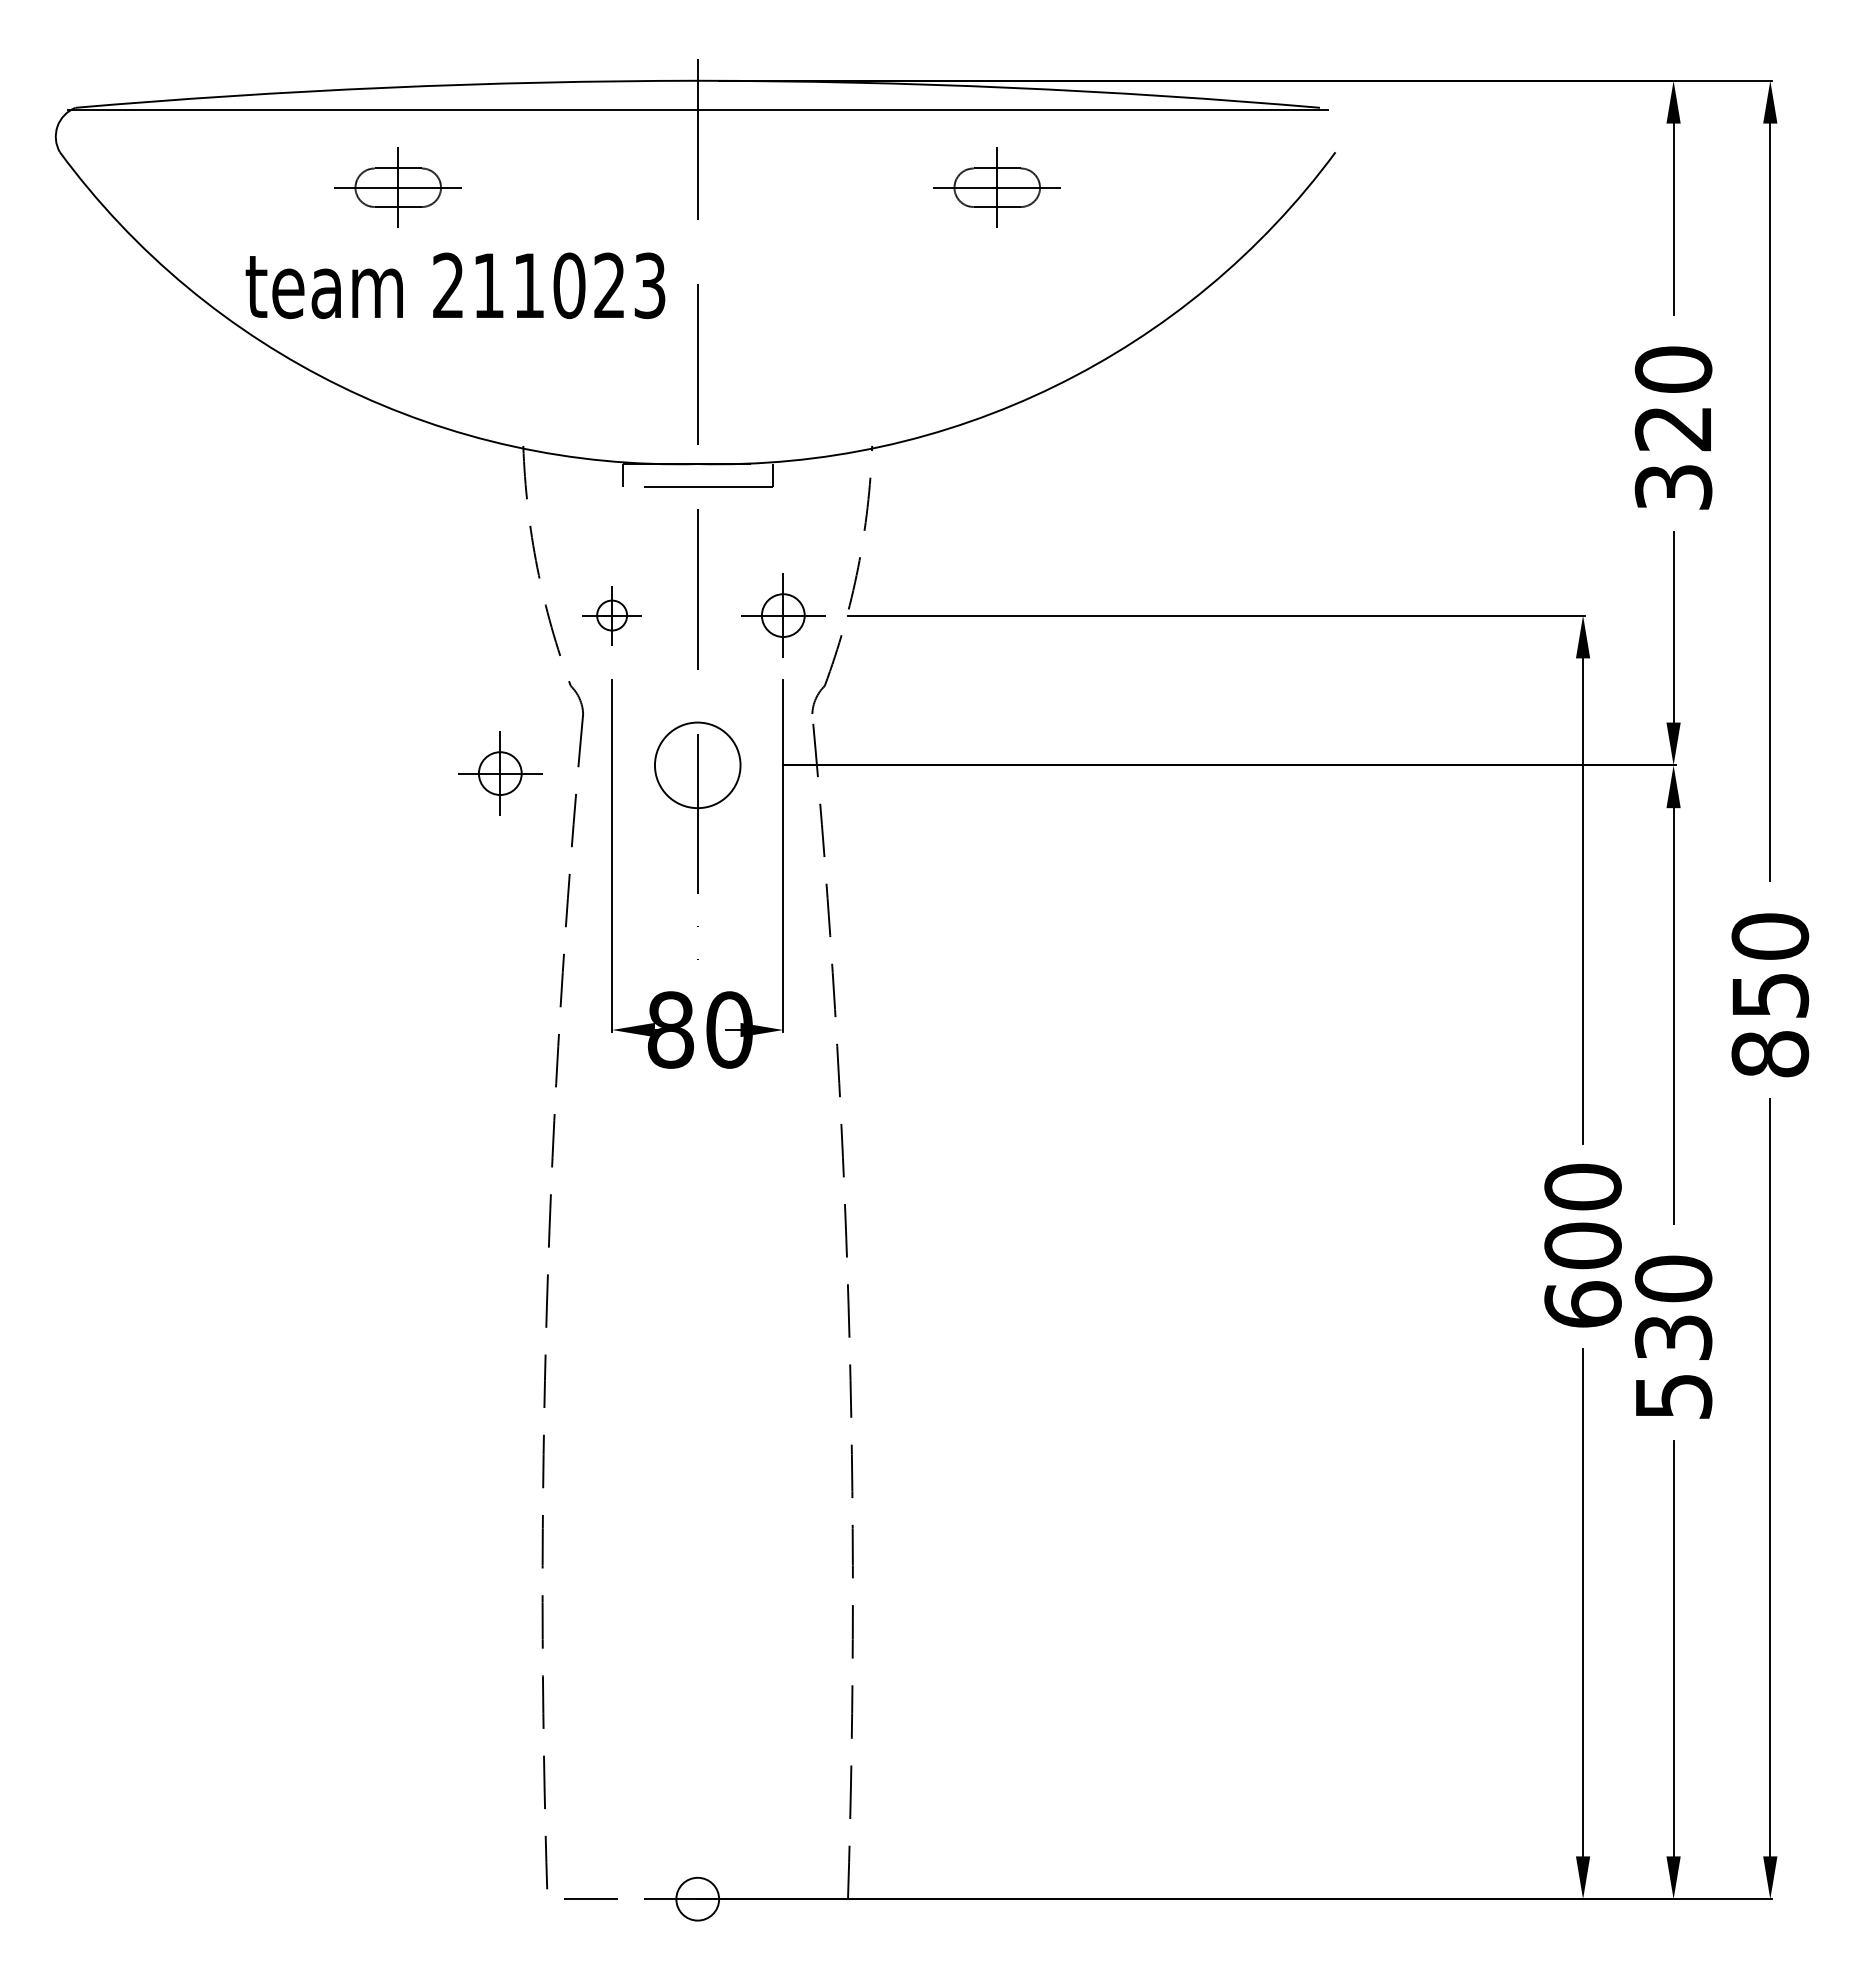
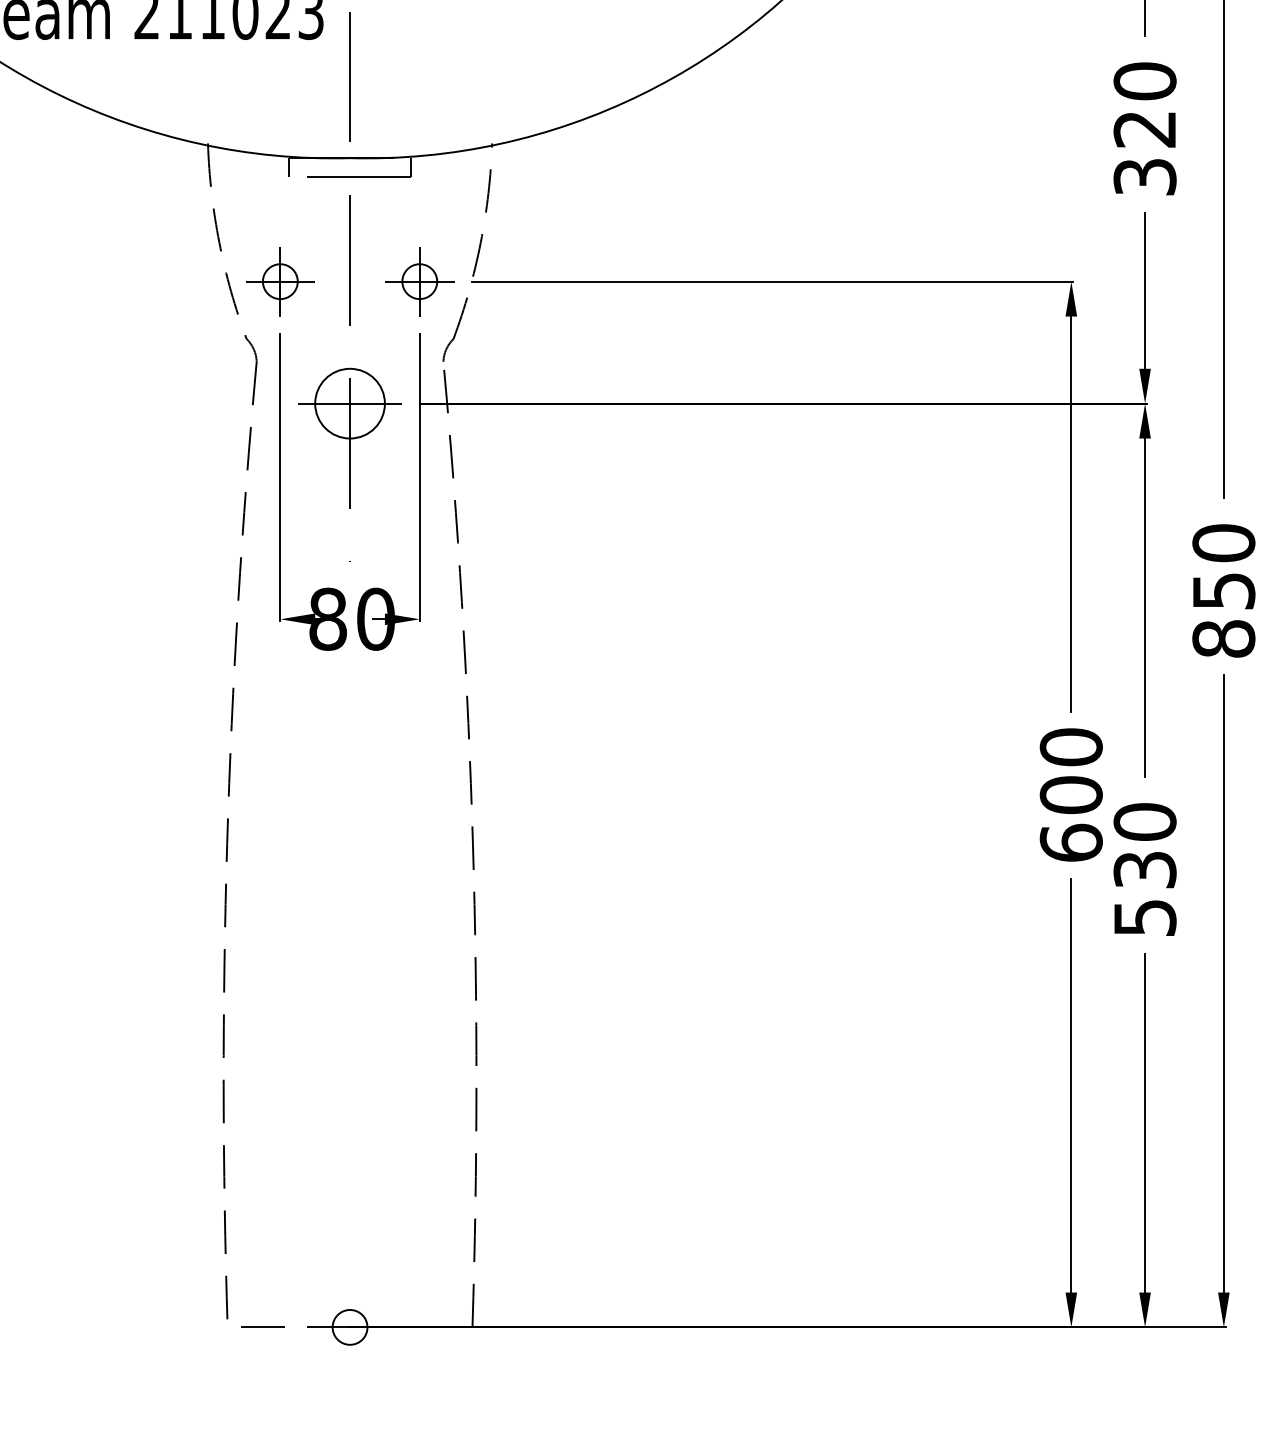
part: (611, 615) -> (279, 281), size x1.43
line: (697, 765) -> (349, 403), added
part: (500, 773) -> (189, 410), removed

